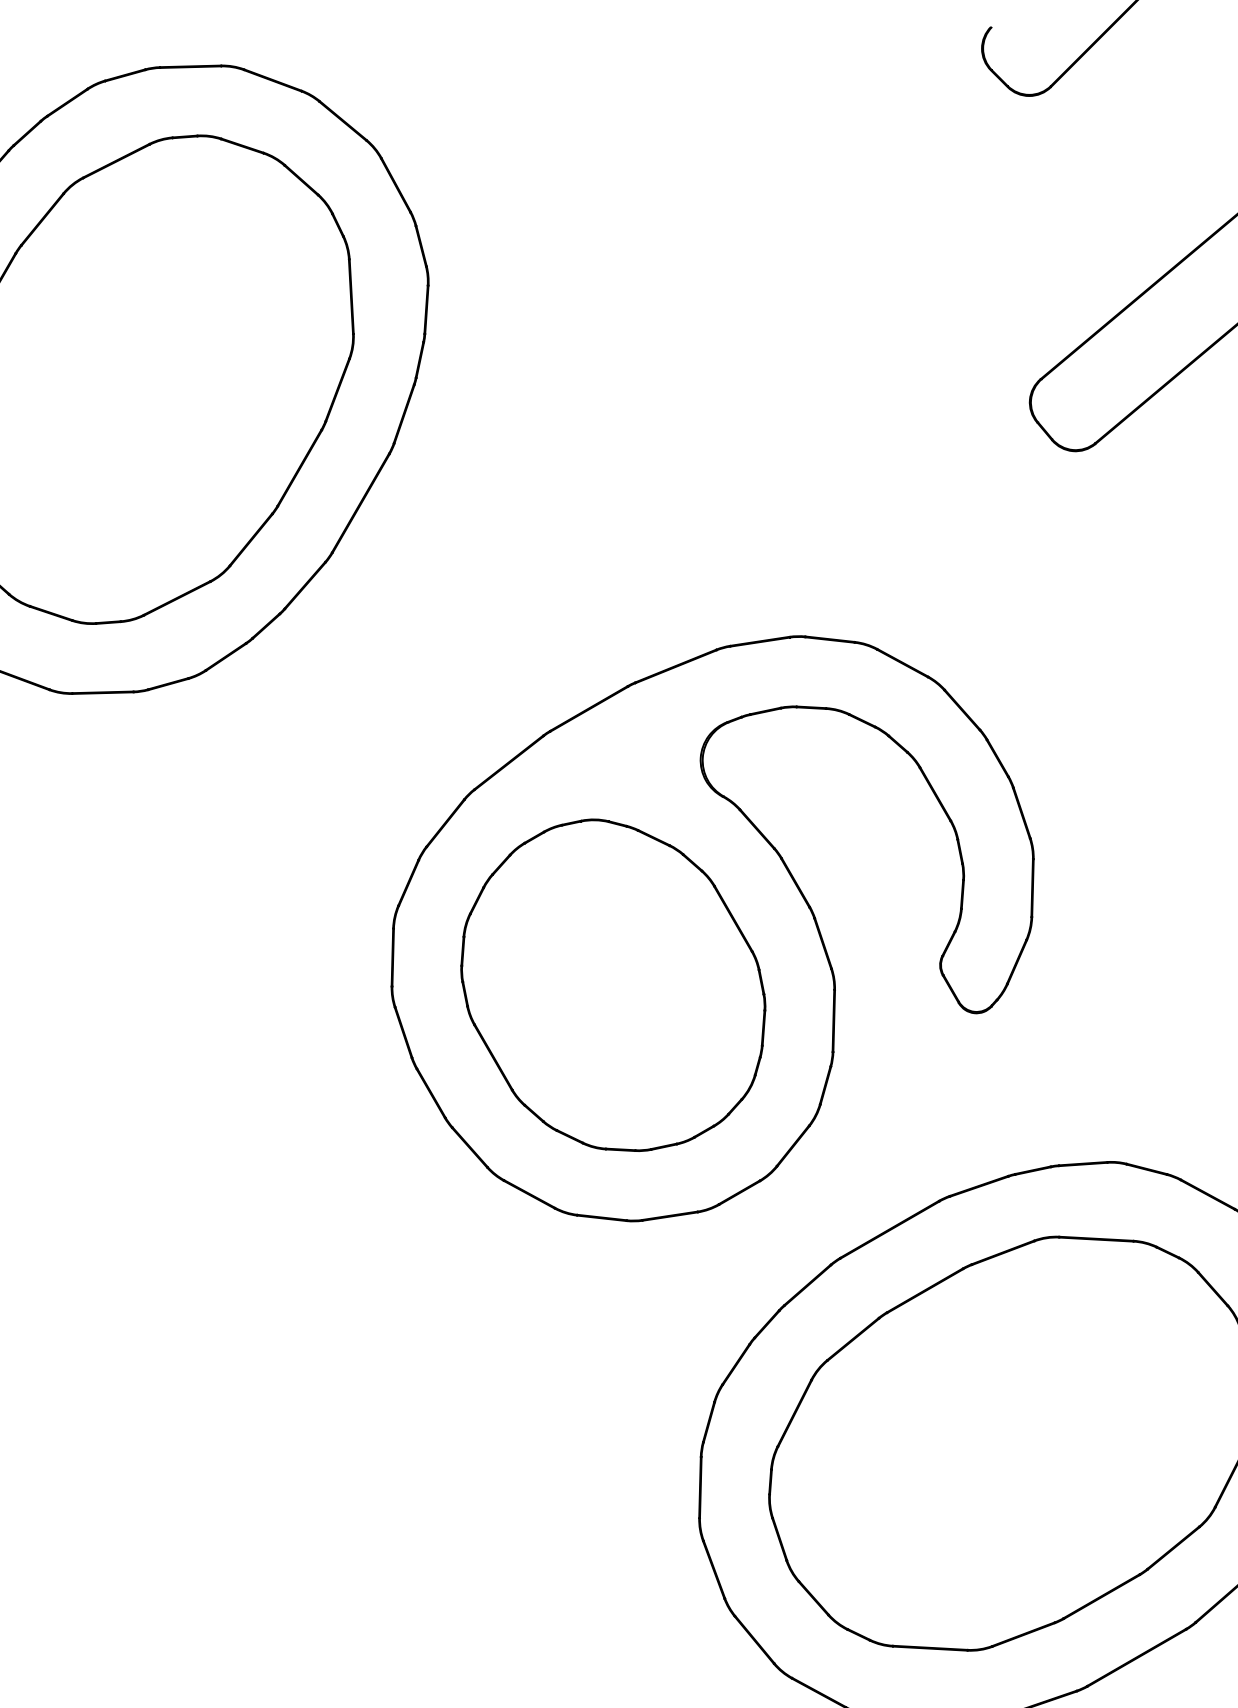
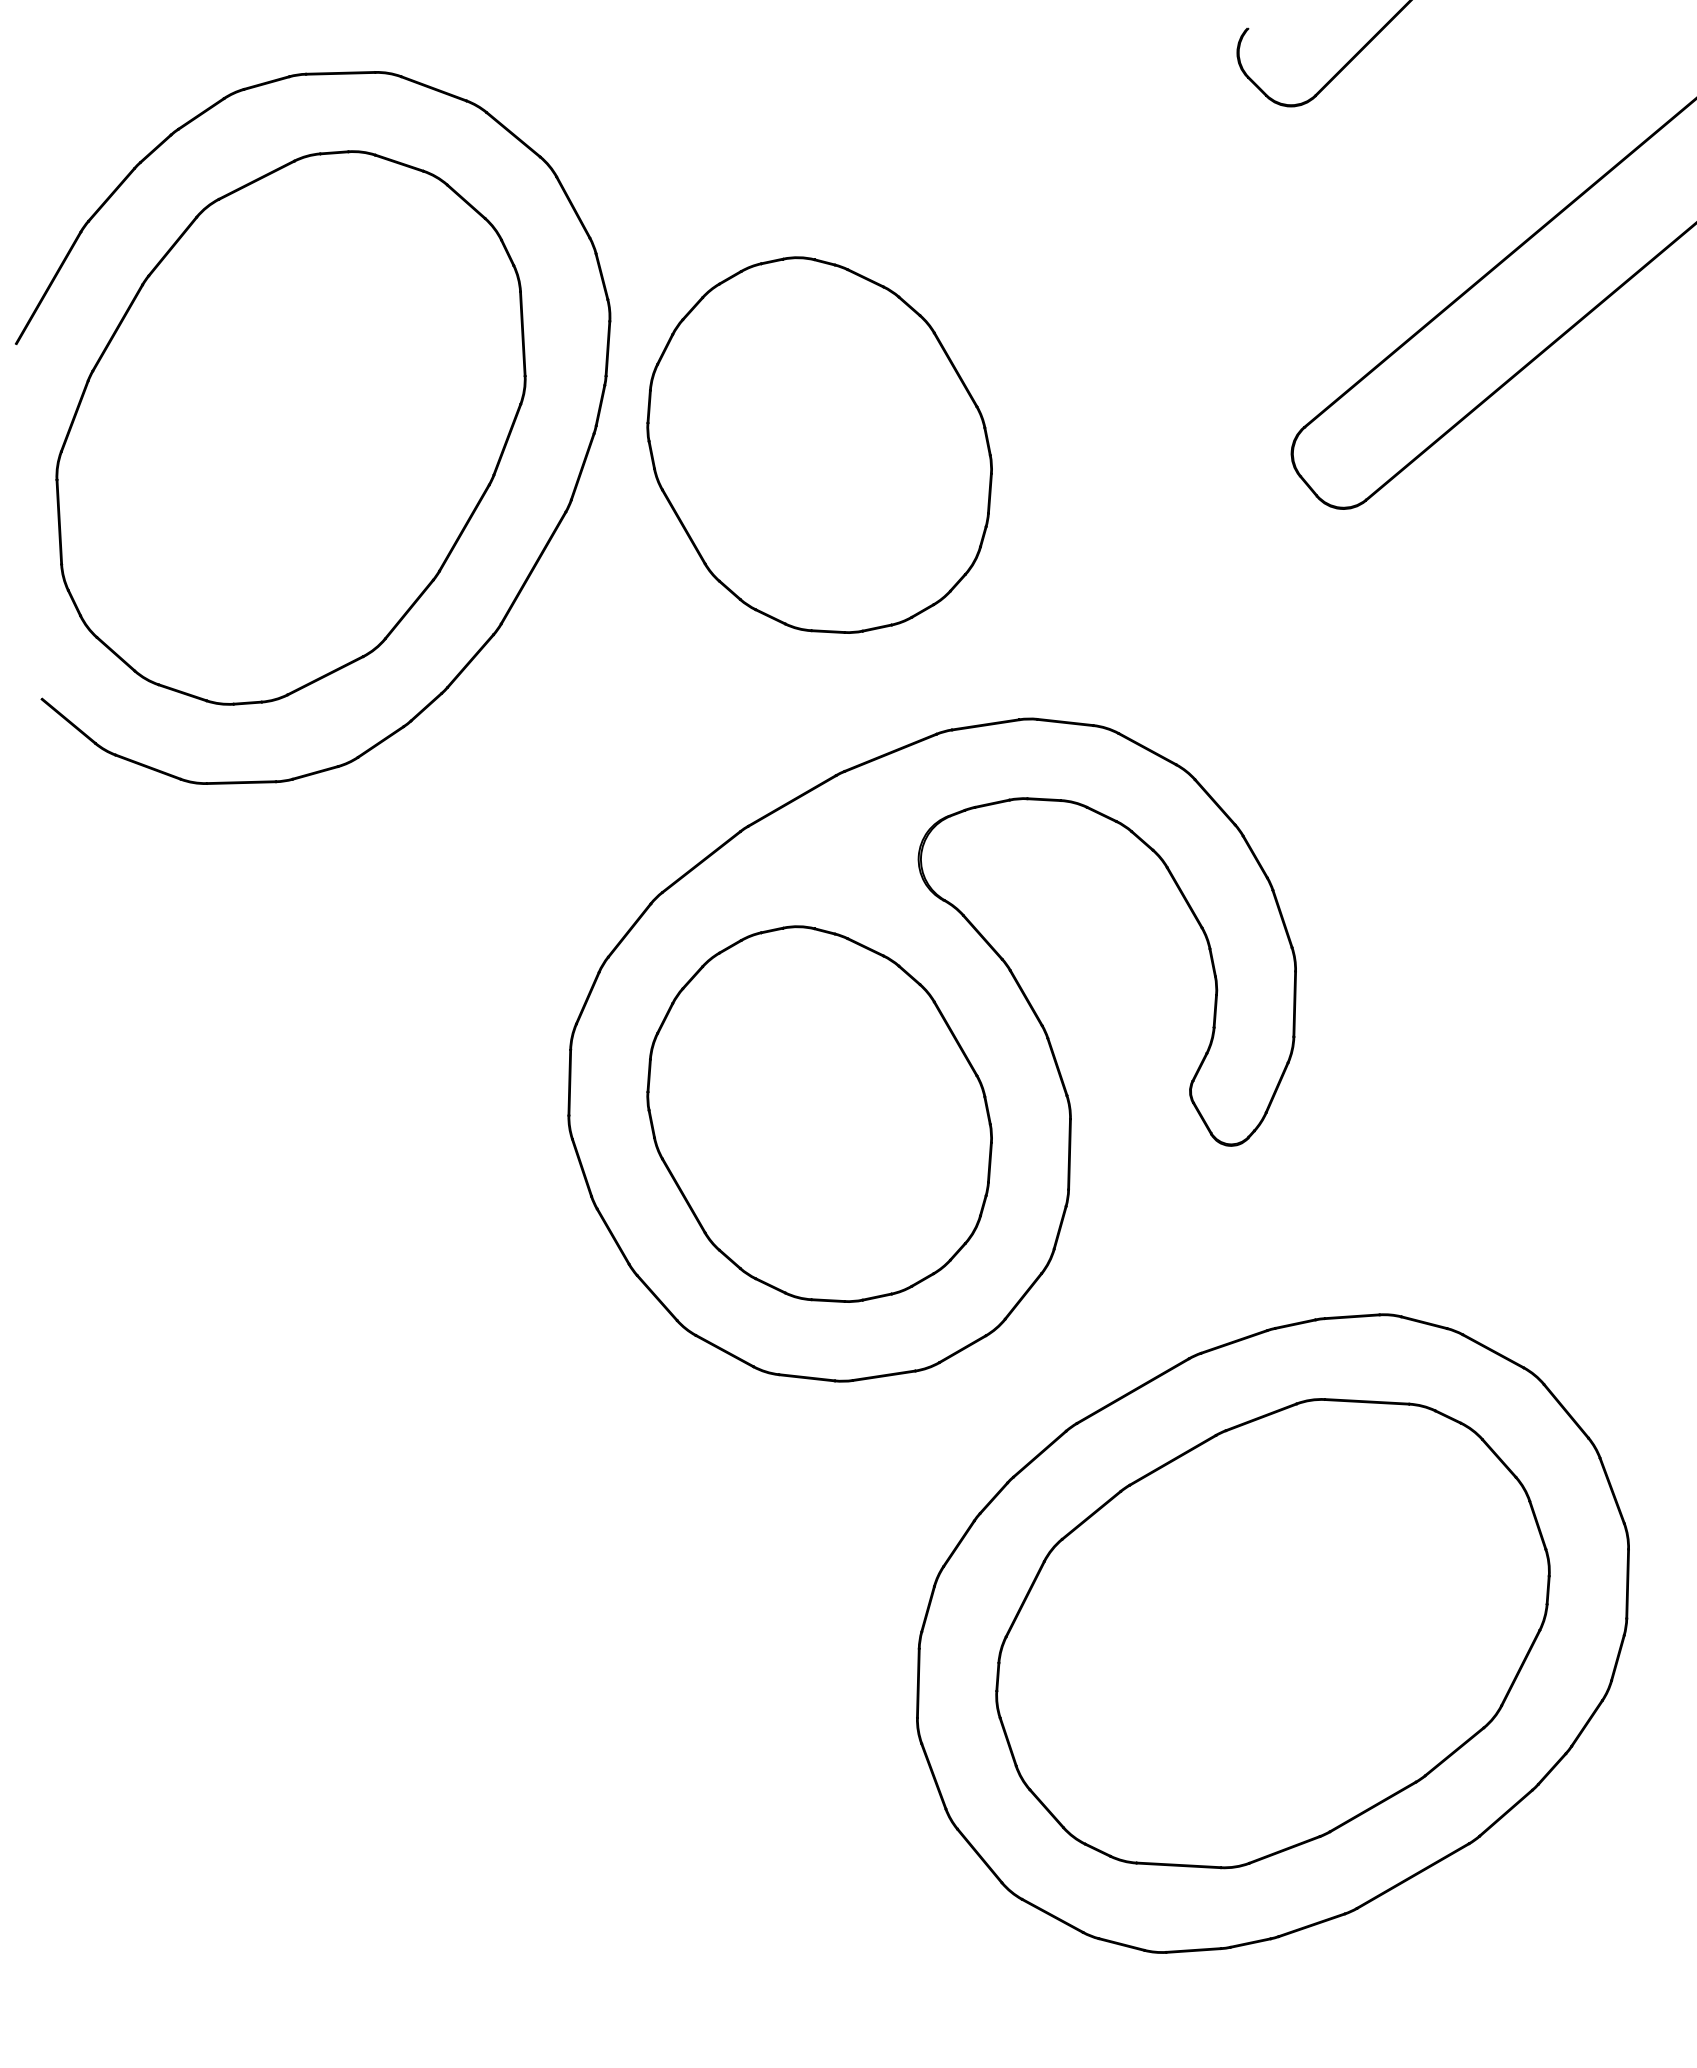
part: (613, 394) -> (819, 444), added

